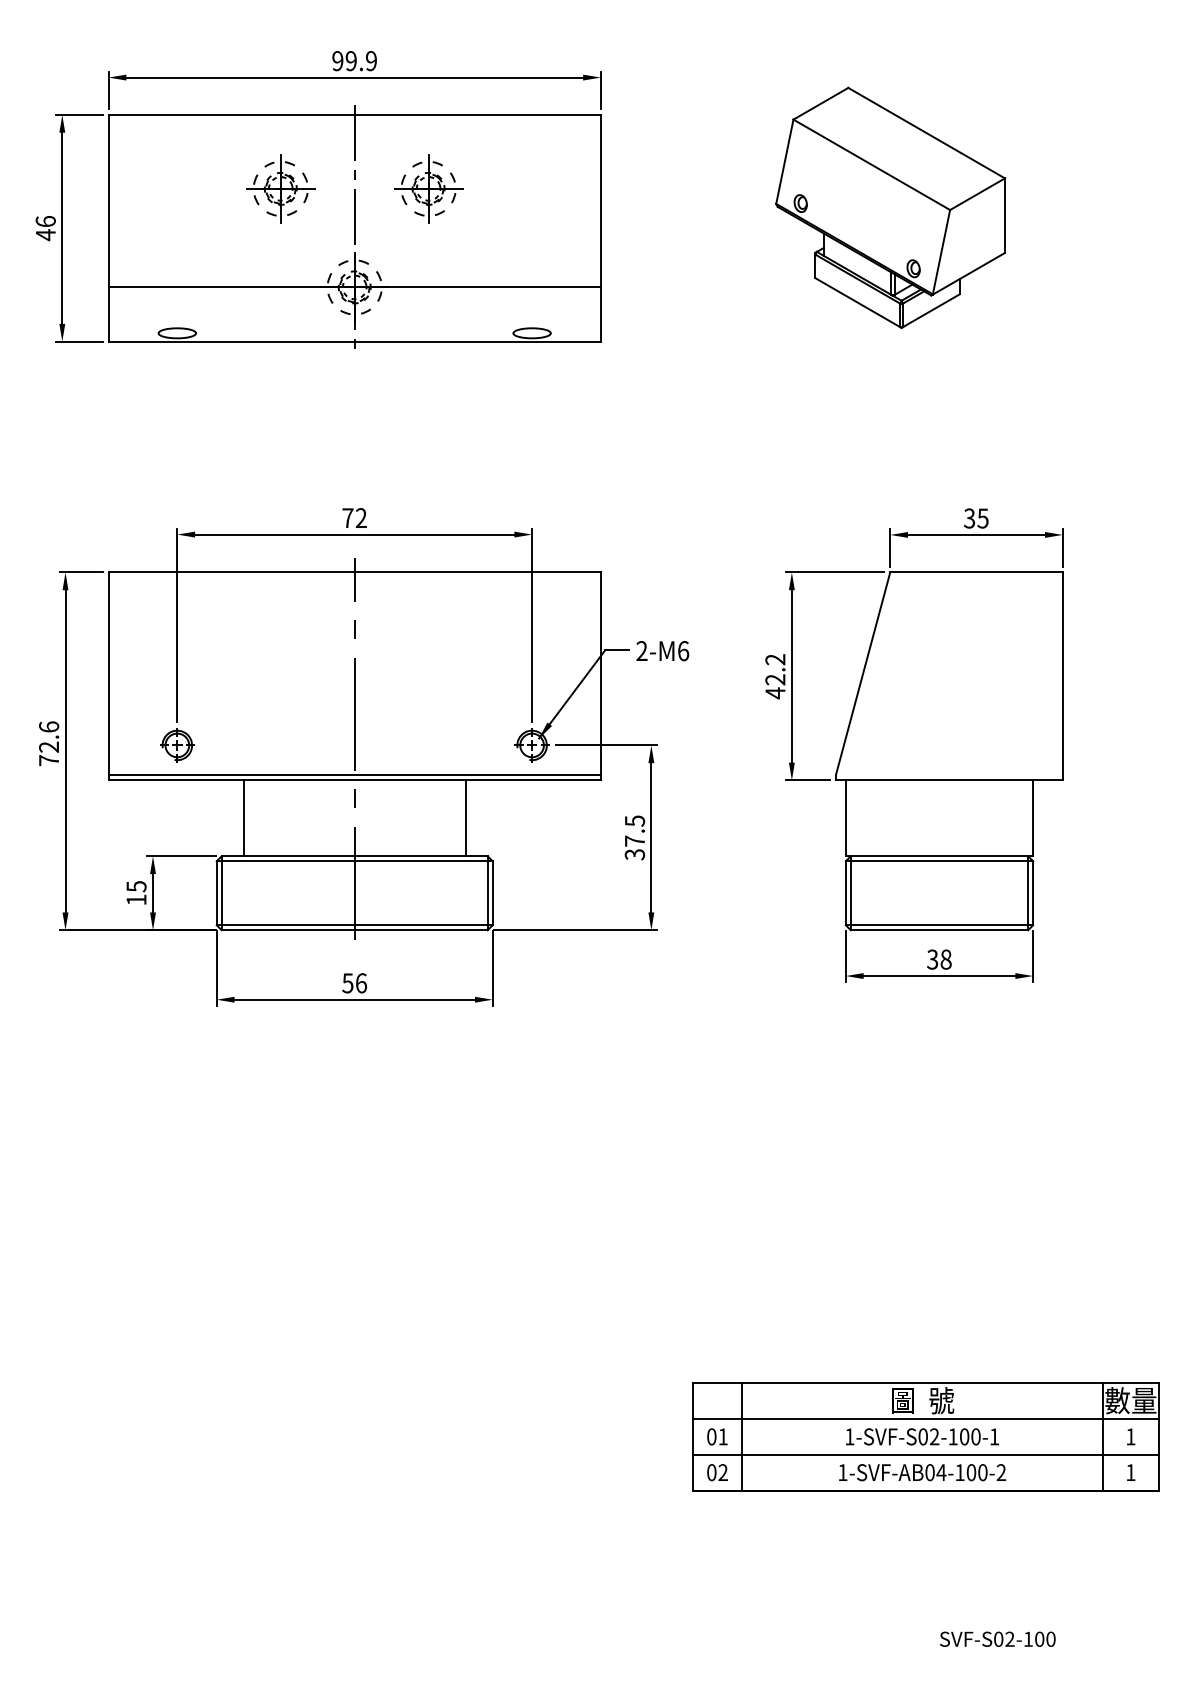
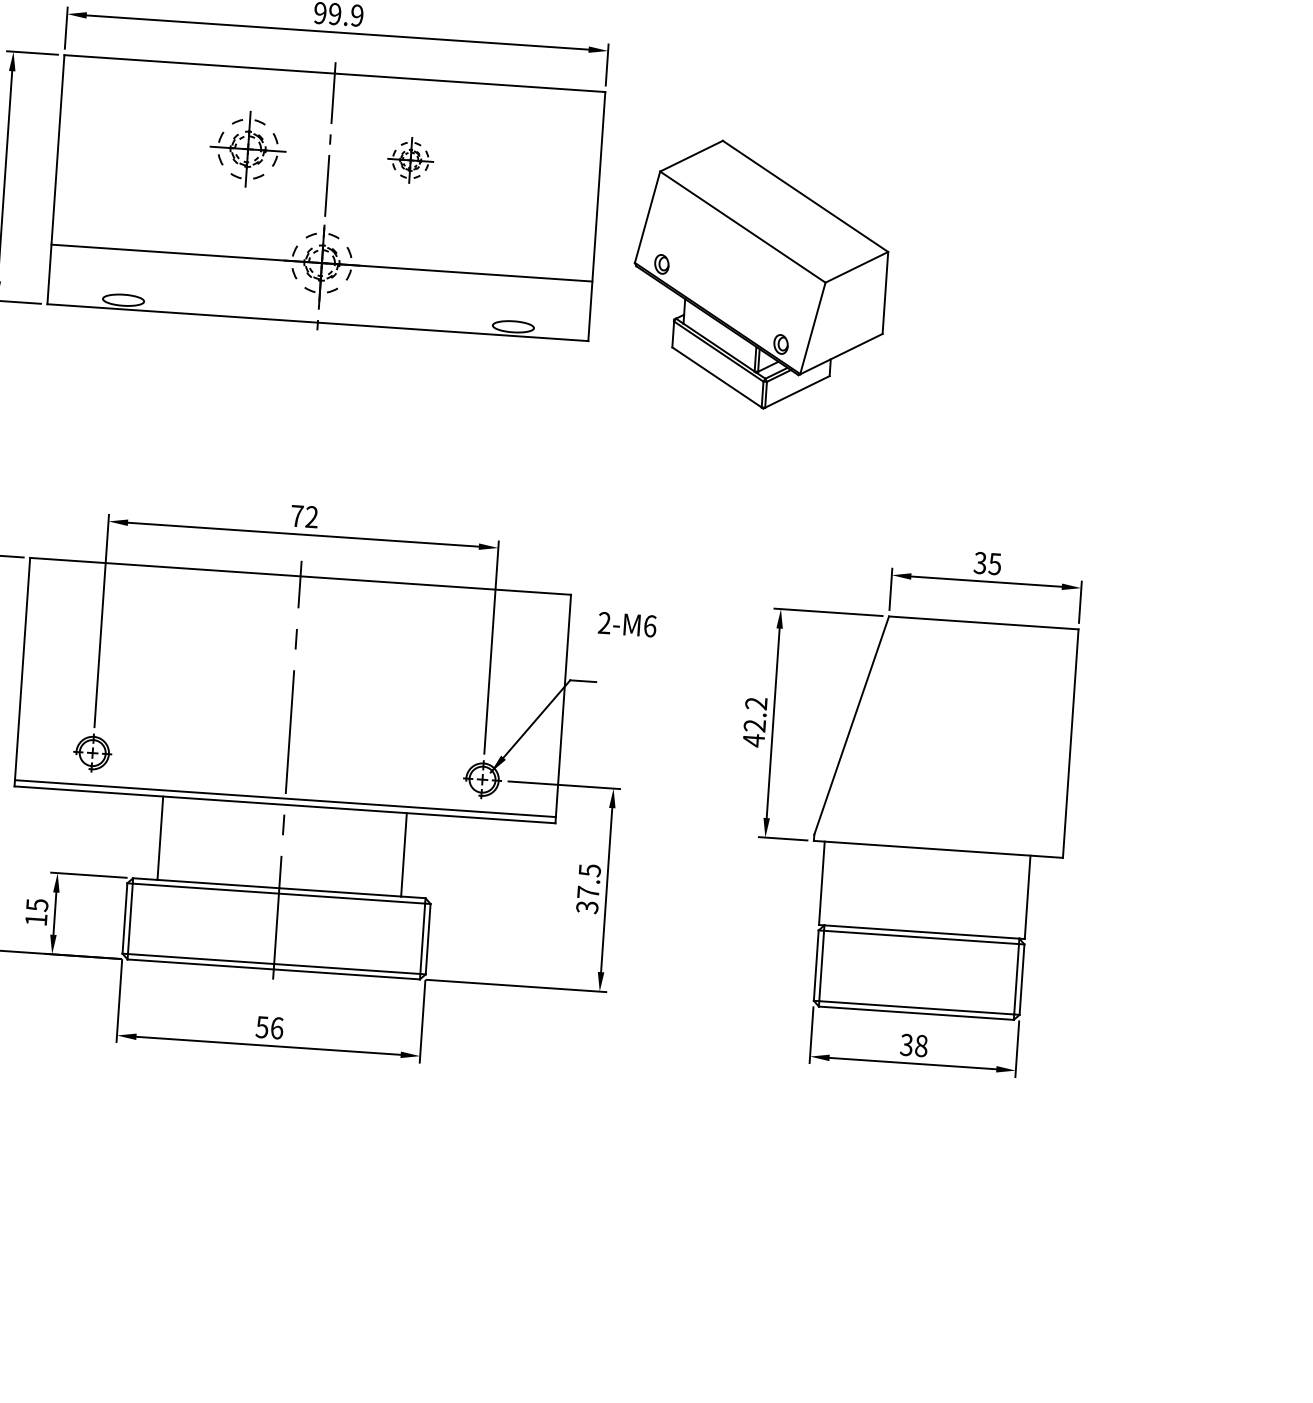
part: (428, 188) -> (410, 159), size x0.6
part: (890, 207) -> (760, 275), moved
text: (662, 651) -> (627, 625), moved

